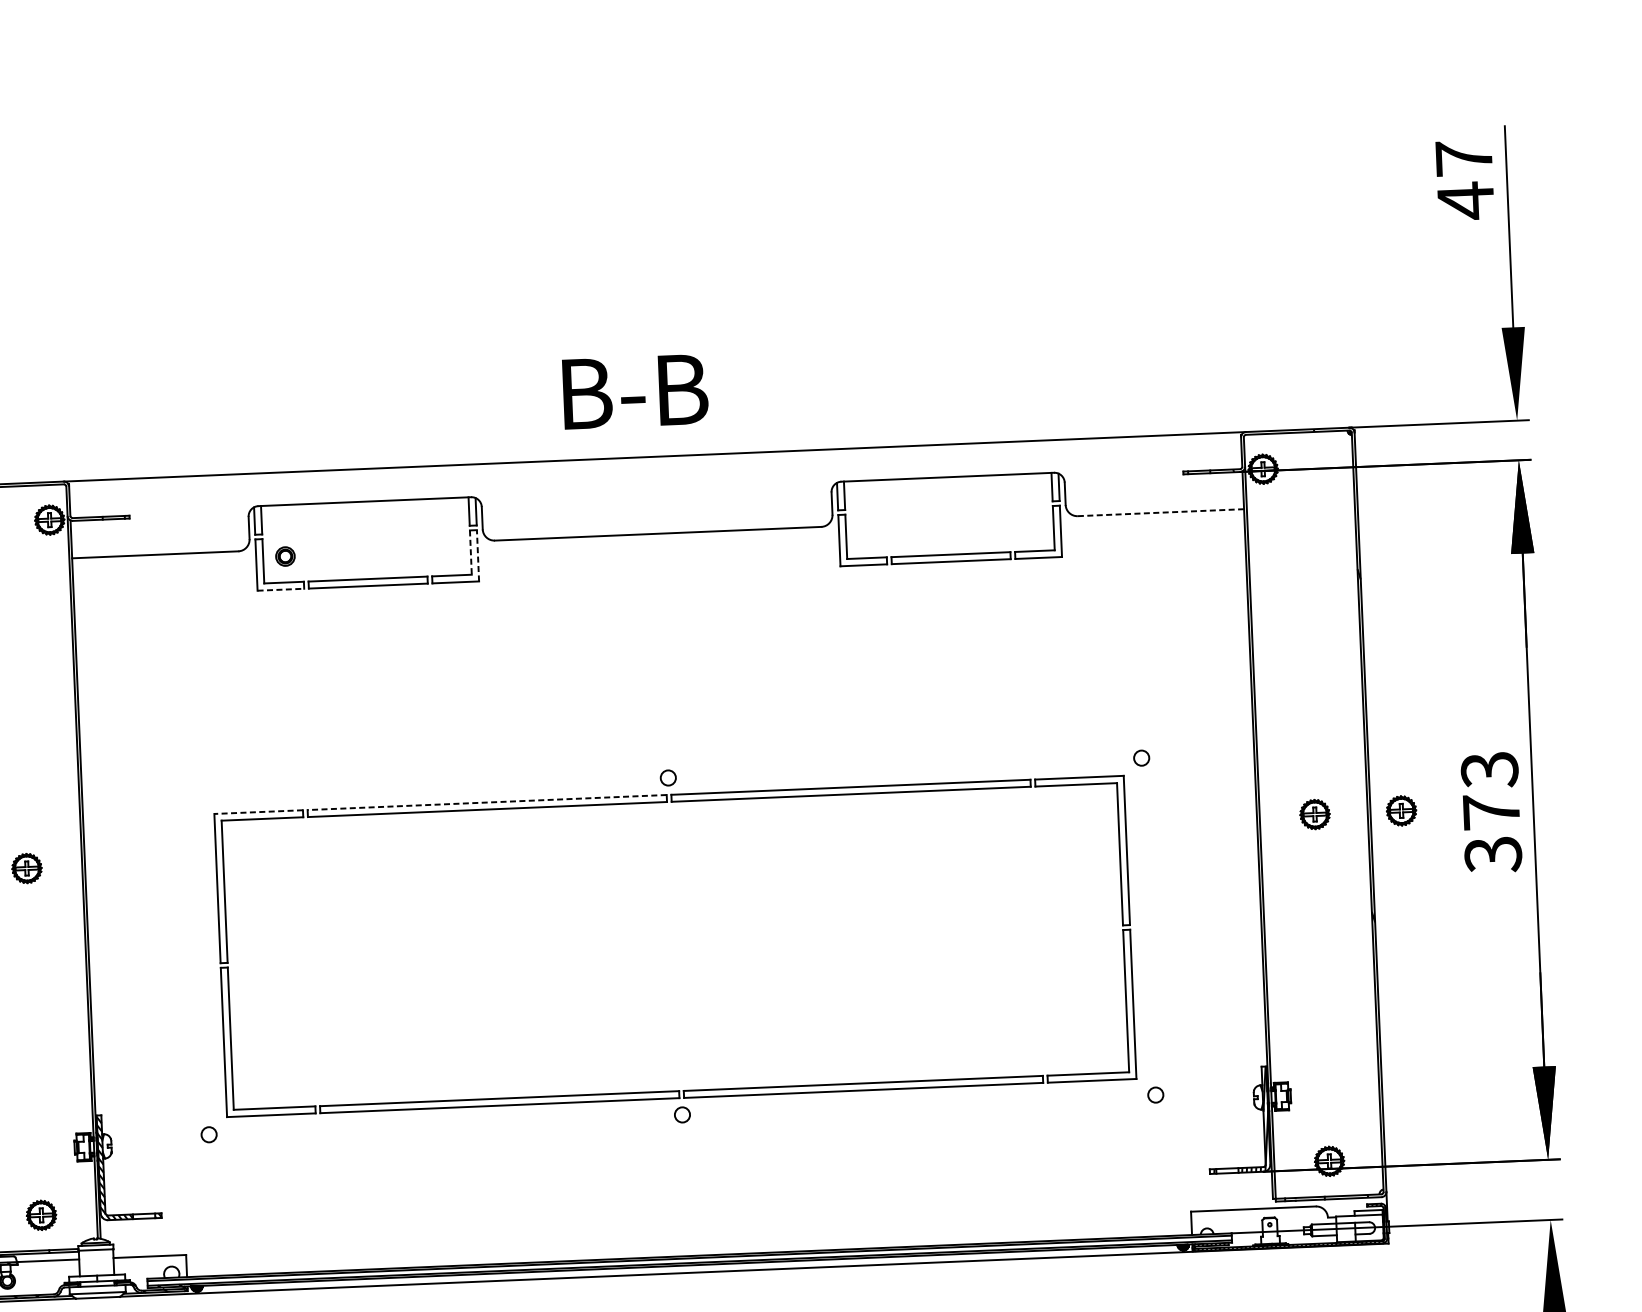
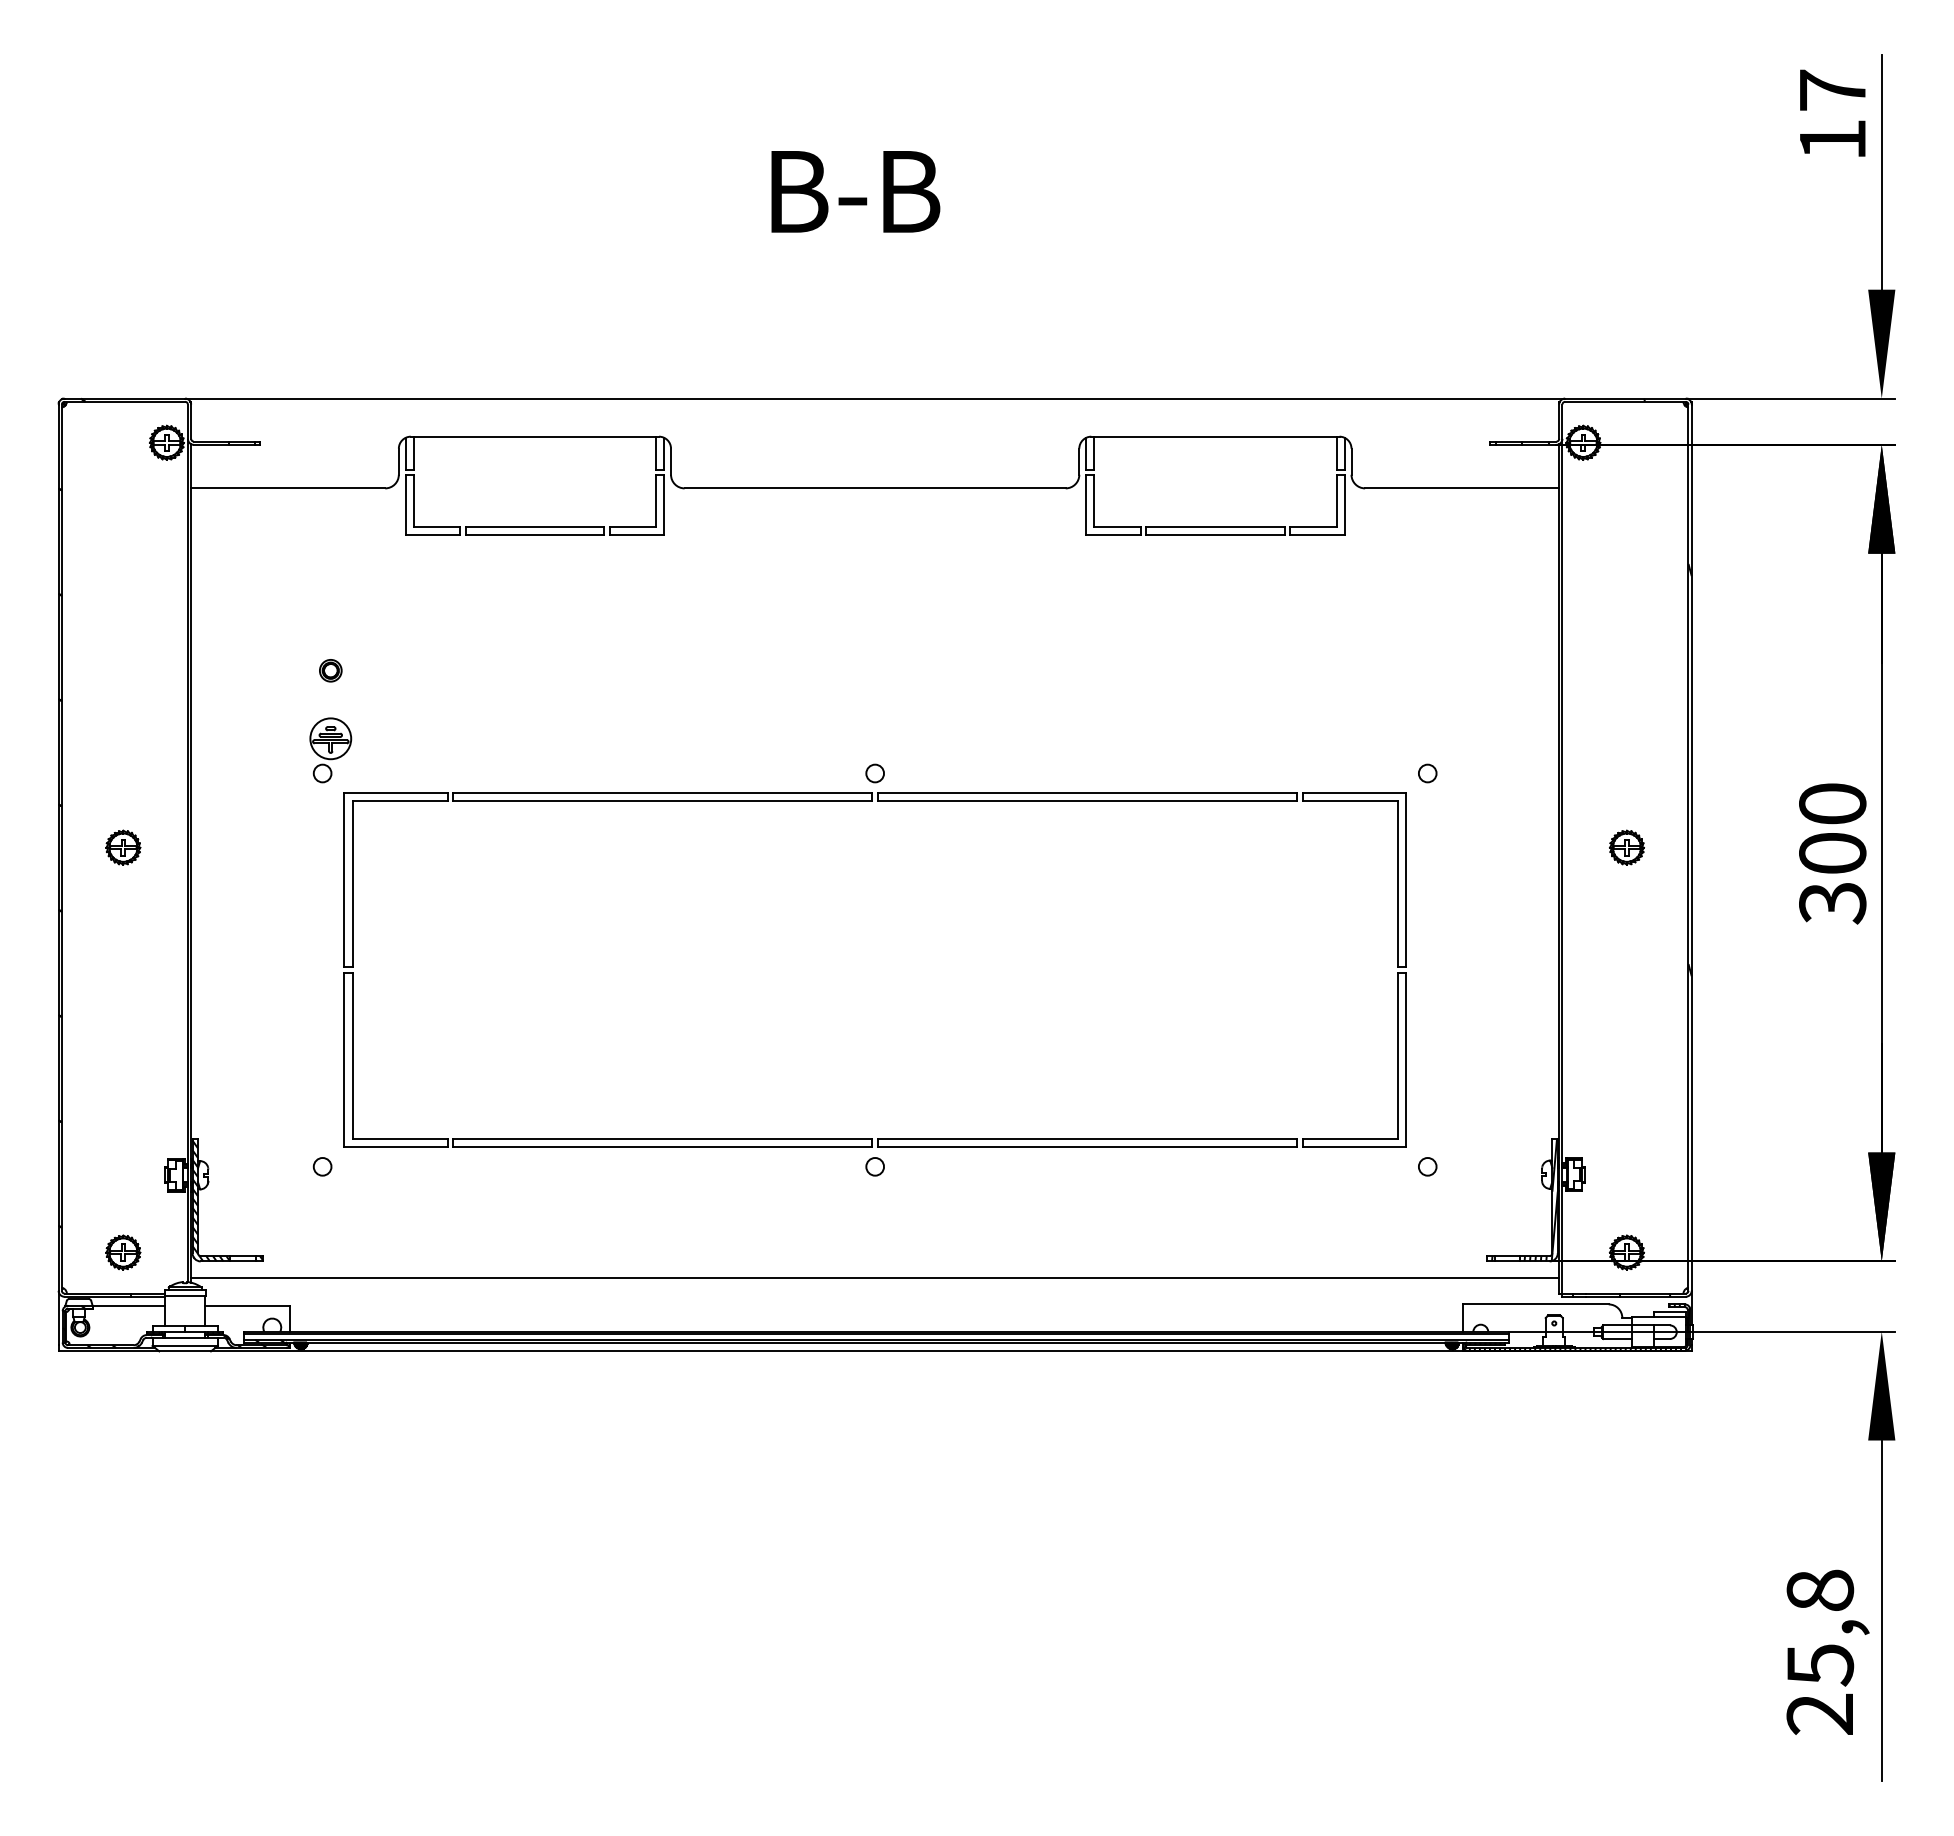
text: (1465, 200) -> (1832, 139), 47 -> 17
text: (635, 391) -> (855, 191), moved
line: (1160, 512) -> (1461, 488), dashed -> solid
line: (471, 552) -> (656, 501), dashed -> solid
line: (478, 555) -> (664, 505), dashed -> solid
part: (285, 556) -> (330, 670), moved
line: (281, 589) -> (433, 535), dashed -> solid
part: (200, 777) -> (330, 750), added
text: (1490, 790) -> (1832, 828), 373 -> 300
line: (486, 802) -> (662, 793), dashed -> solid
part: (1401, 810) -> (1727, 847), removed
line: (259, 812) -> (396, 793), dashed -> solid
line: (686, 1209) -> (875, 1277), added

